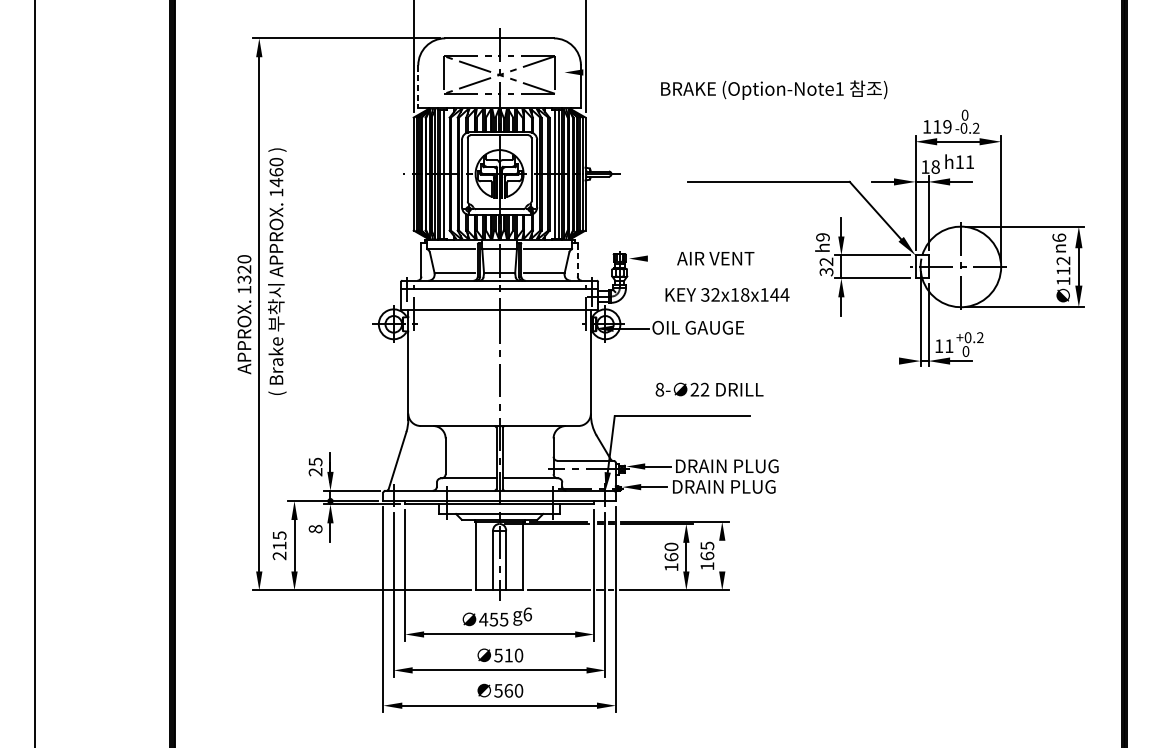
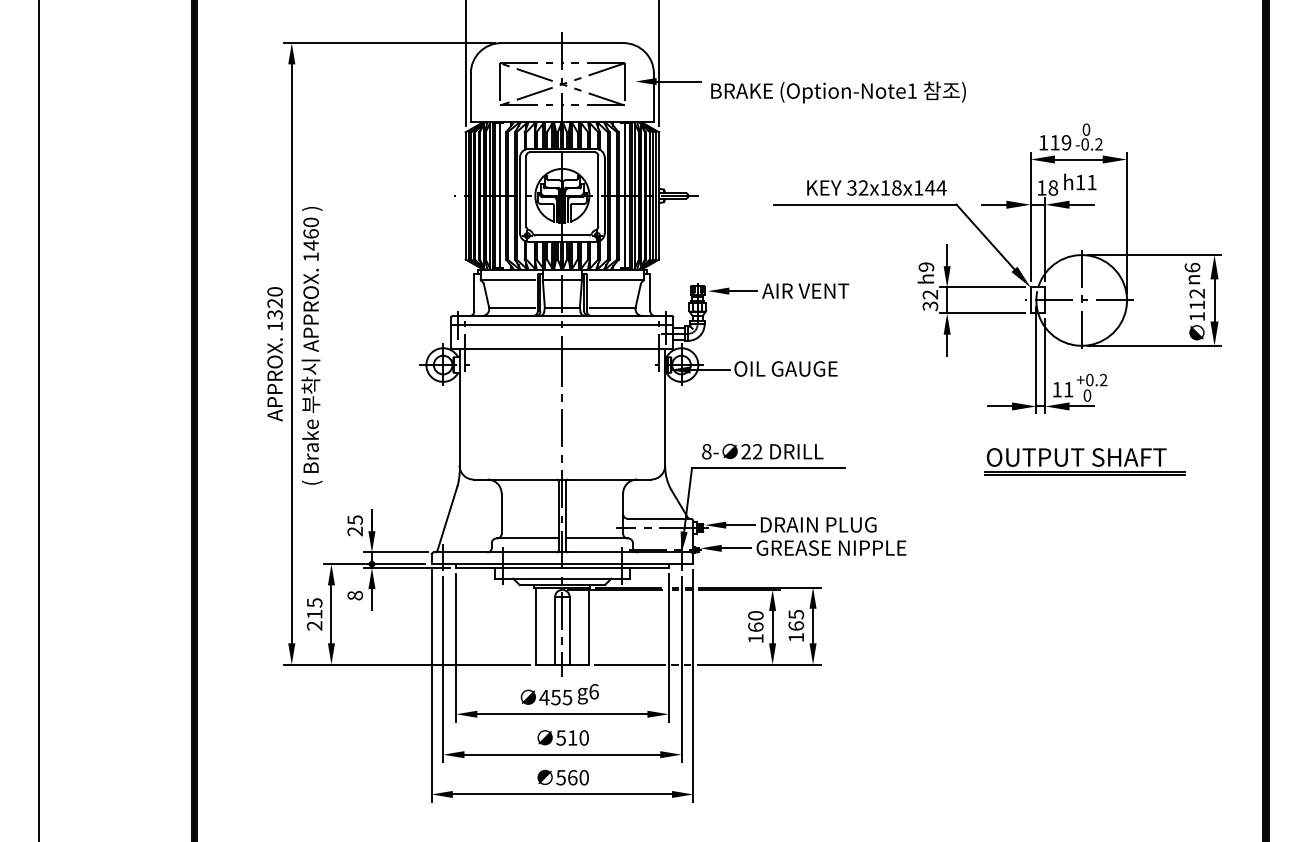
line: (602, 72) -> (678, 81), added
line: (418, 87) -> (470, 98), dashed -> solid
text: (774, 90) -> (838, 92), moved
line: (660, 258) -> (743, 291), added
line: (577, 259) -> (650, 292), dashed -> solid
text: (276, 271) -> (311, 345), moved
text: (727, 294) -> (876, 187), moved
line: (887, 361) -> (999, 406), added
text: (709, 389) -> (762, 451), moved
part: (963, 409) -> (1084, 461), added
text: (738, 486) -> (831, 547), DRAIN PLUG -> GREASE NIPPLE
line: (722, 555) -> (813, 625), added

